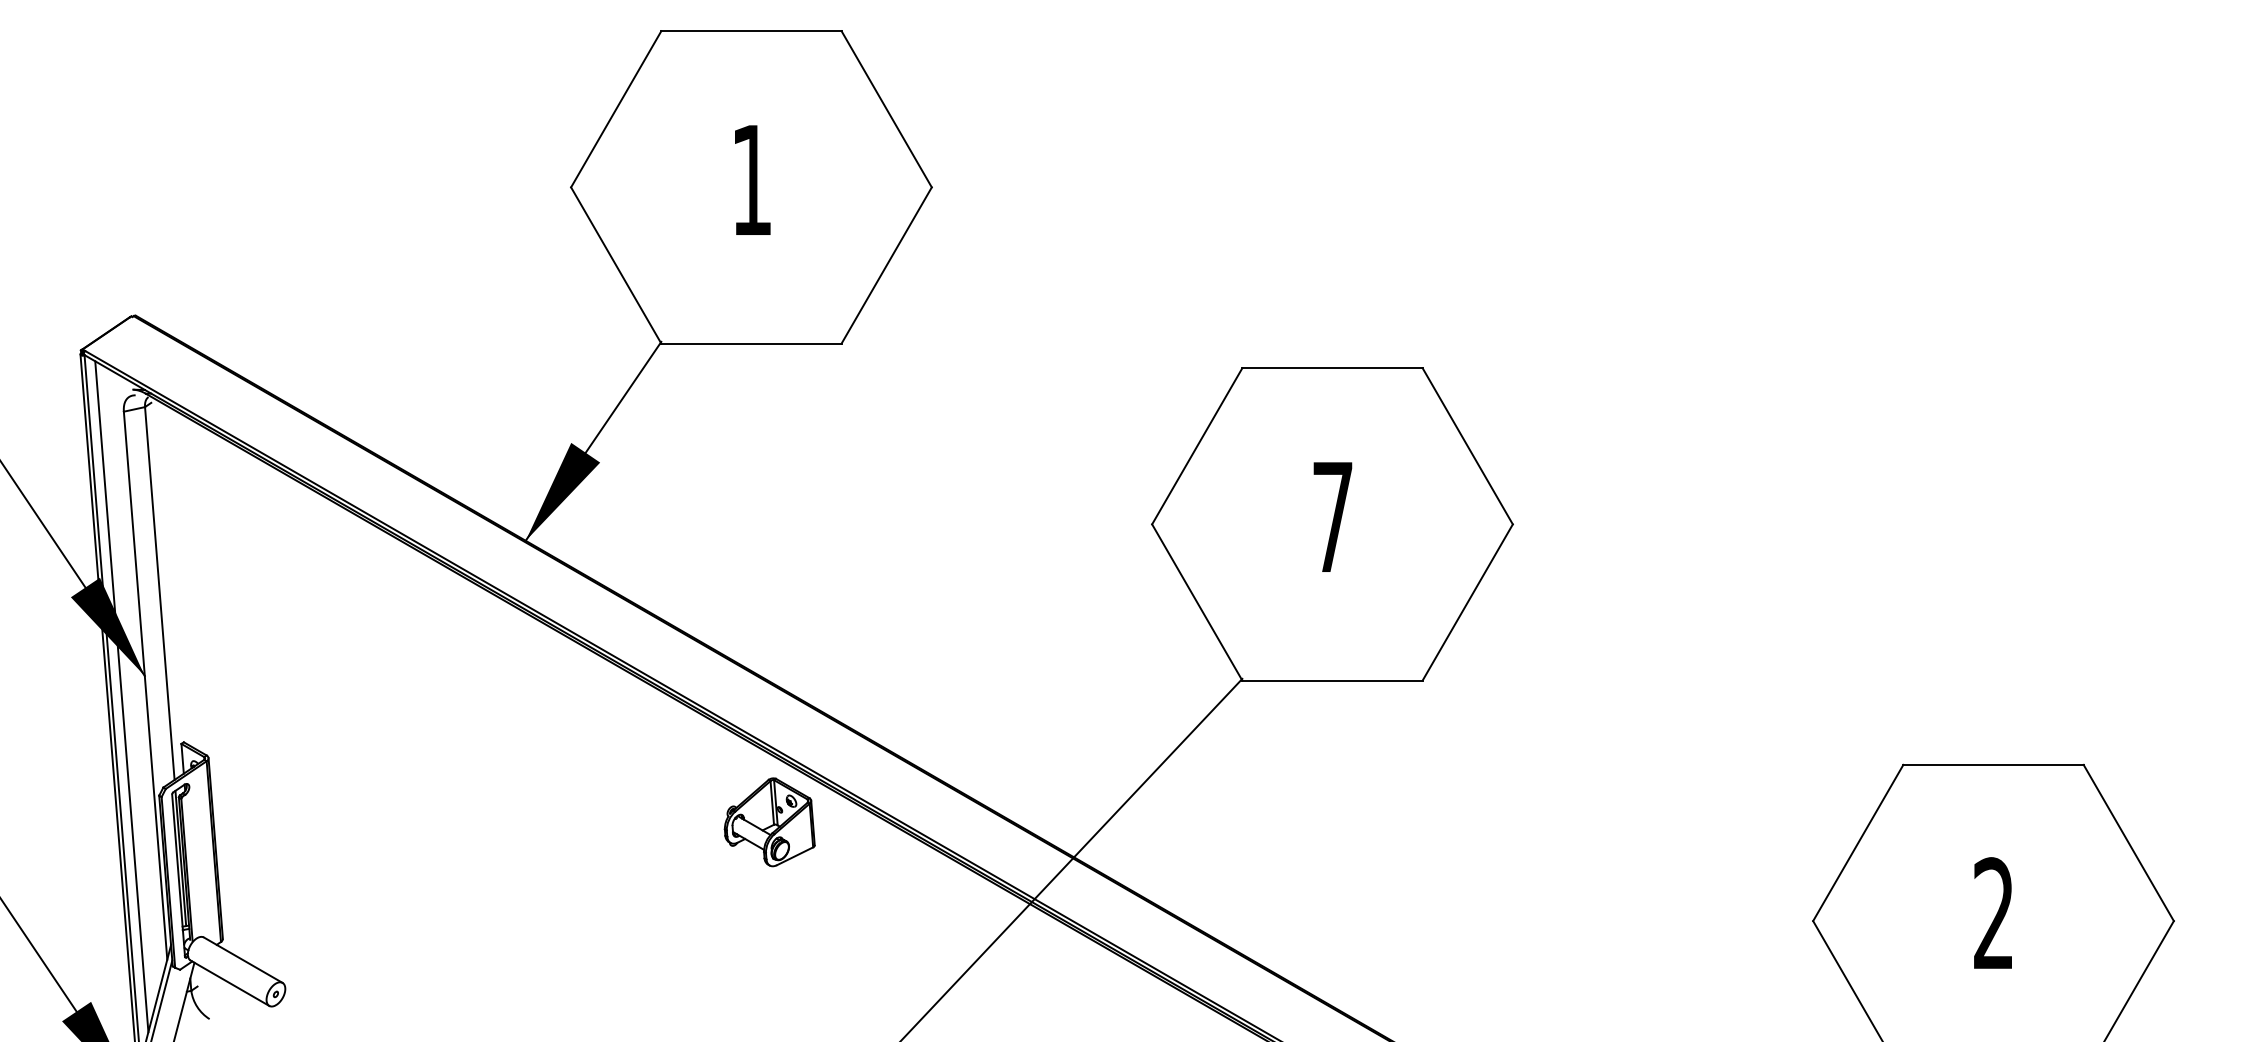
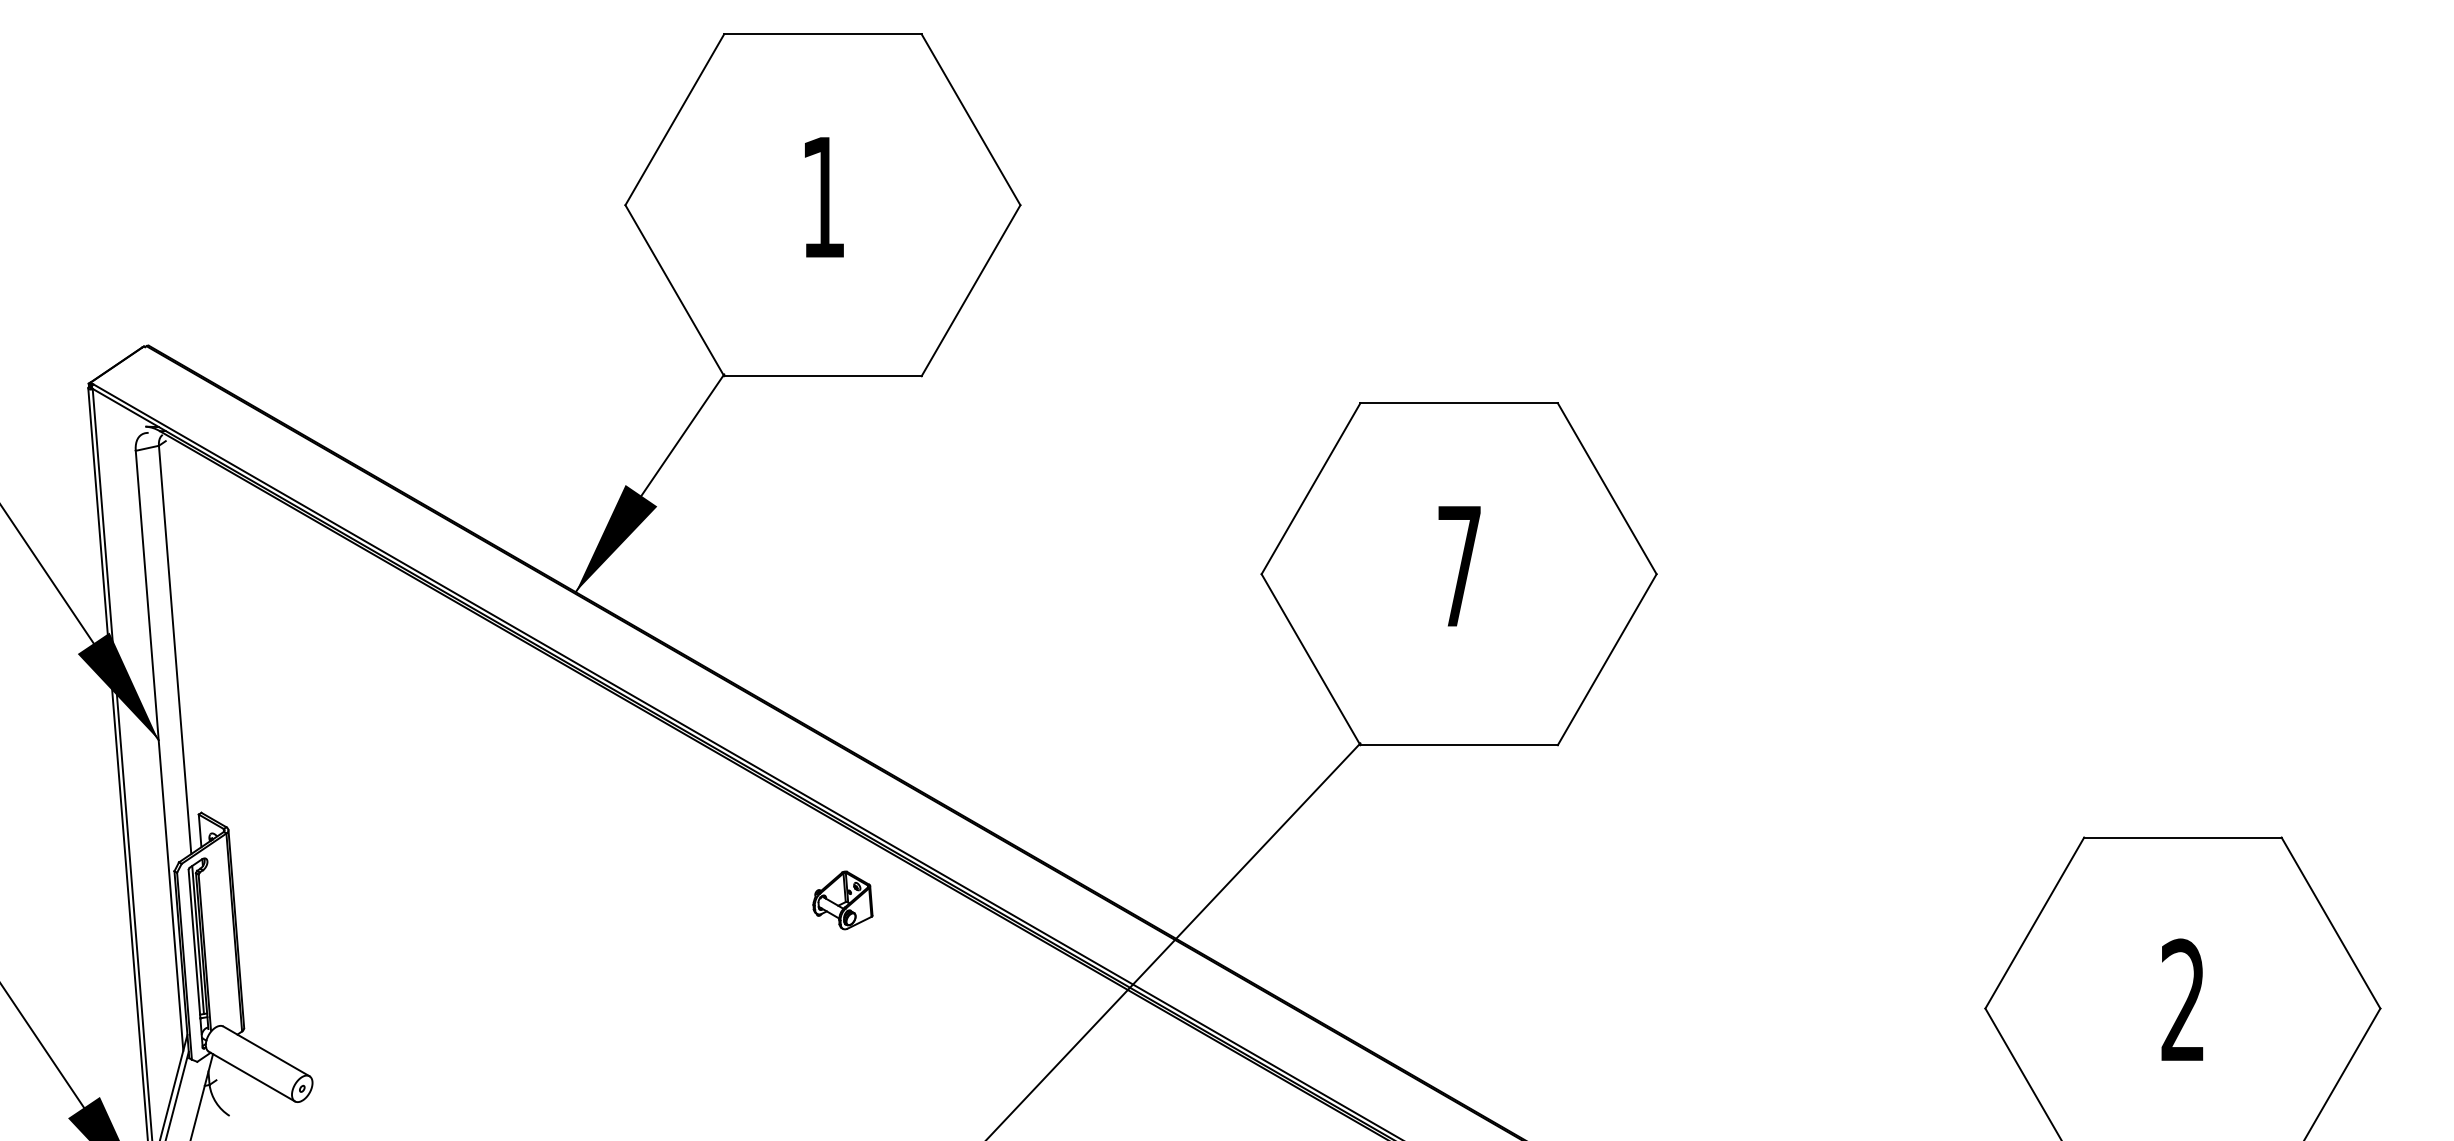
line: (121, 696) -> (133, 762), removed
part: (769, 822) -> (842, 900), size x0.6

